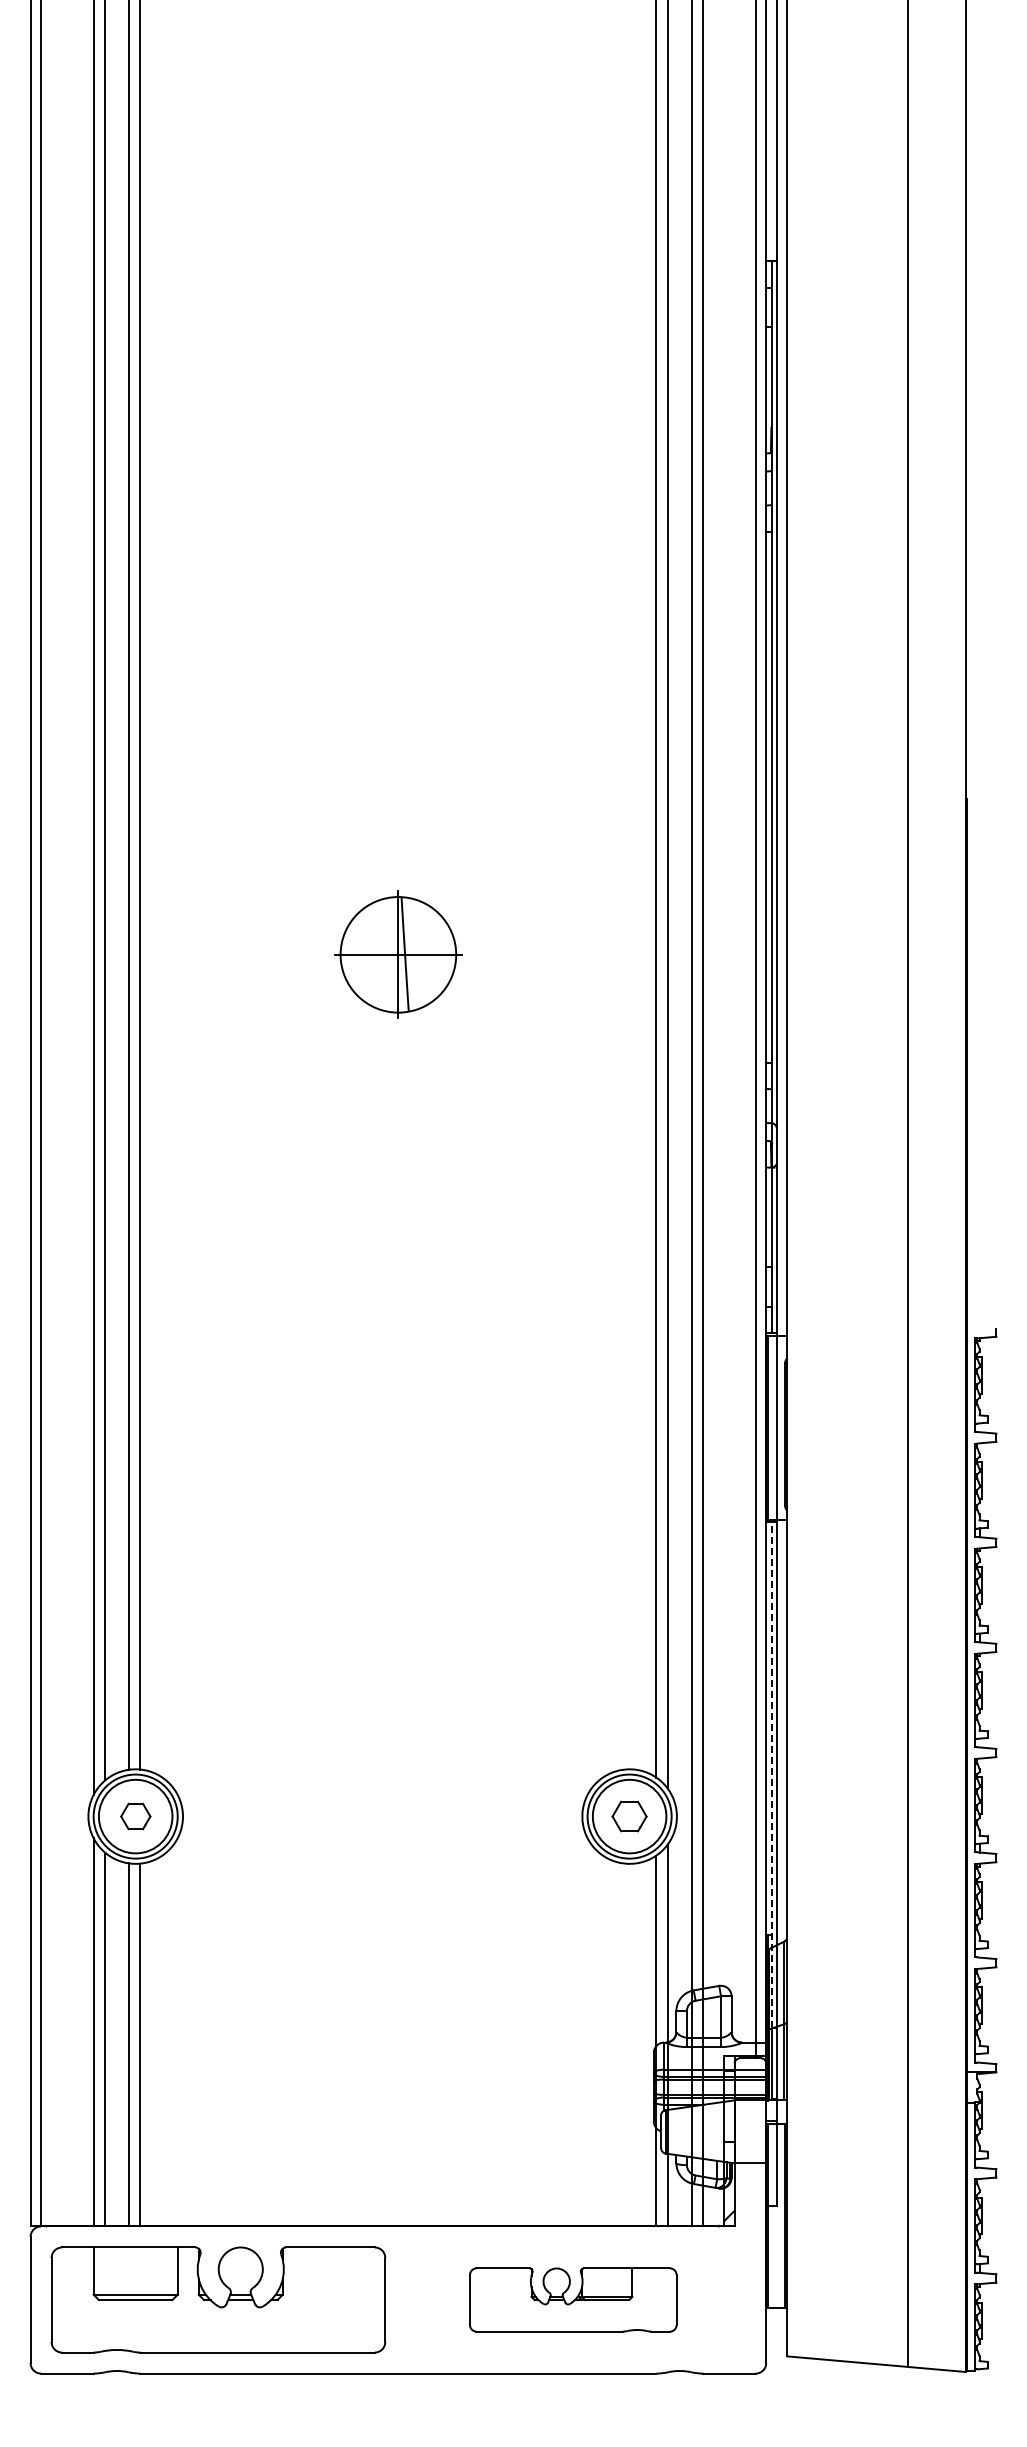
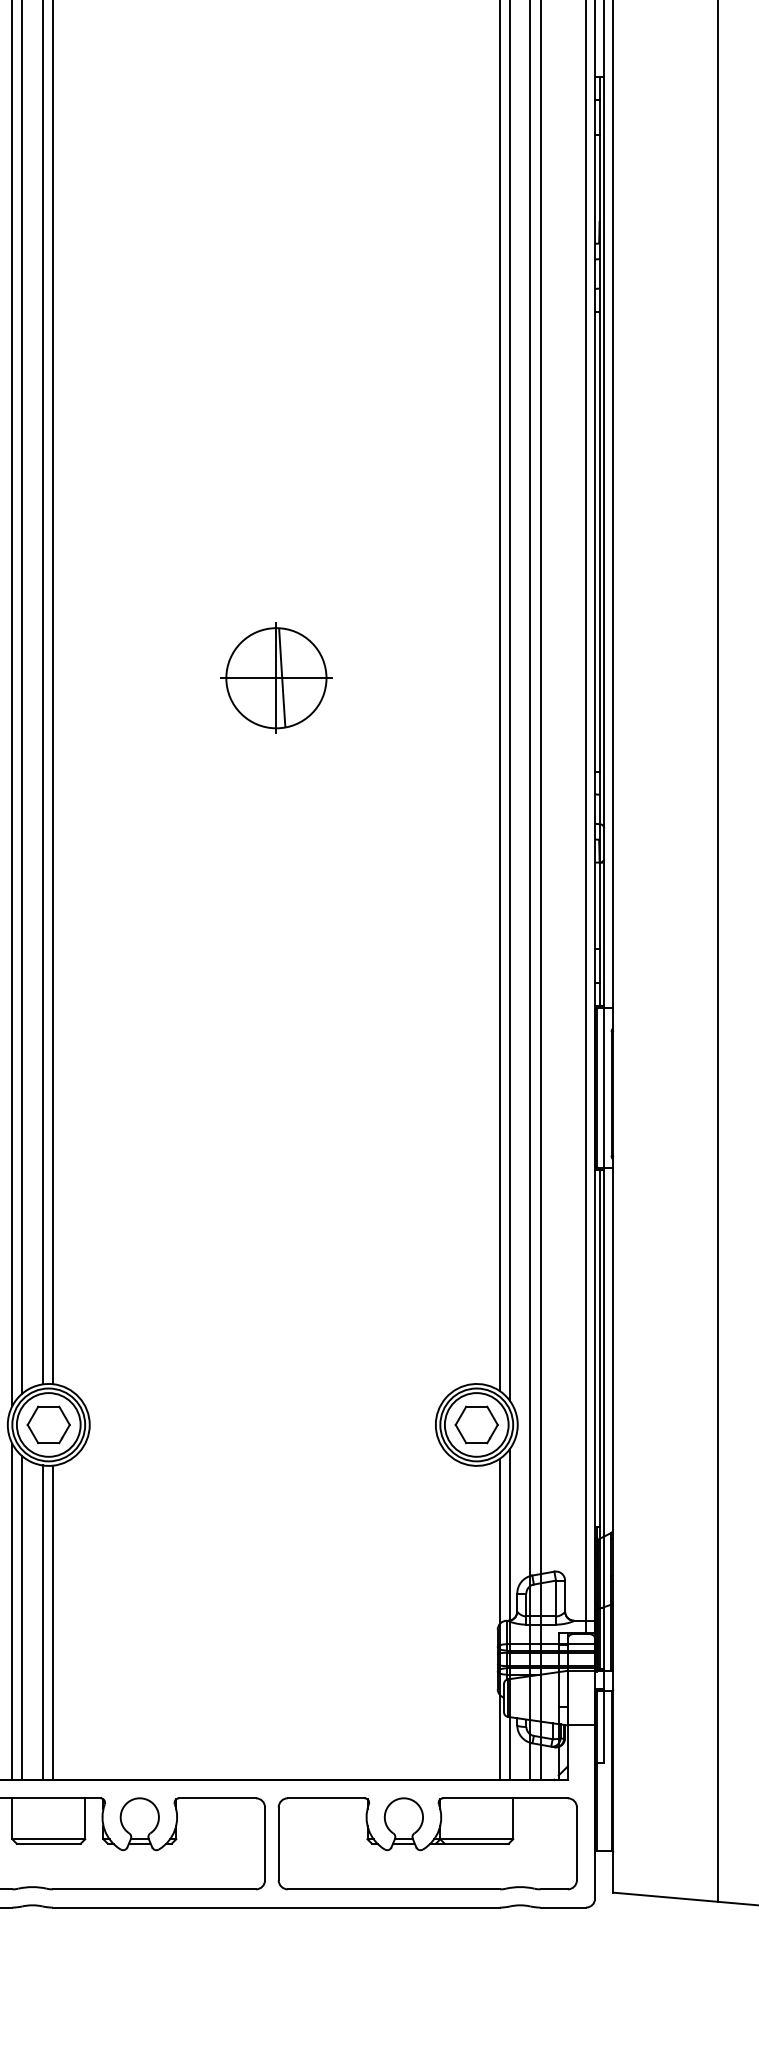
line: (771, 1774) -> (599, 1388), dashed -> solid
part: (135, 1816) -> (48, 1424), size x1.67
part: (629, 1816) -> (476, 1424), size x1.43
part: (573, 2299) -> (428, 1843), size x1.67

